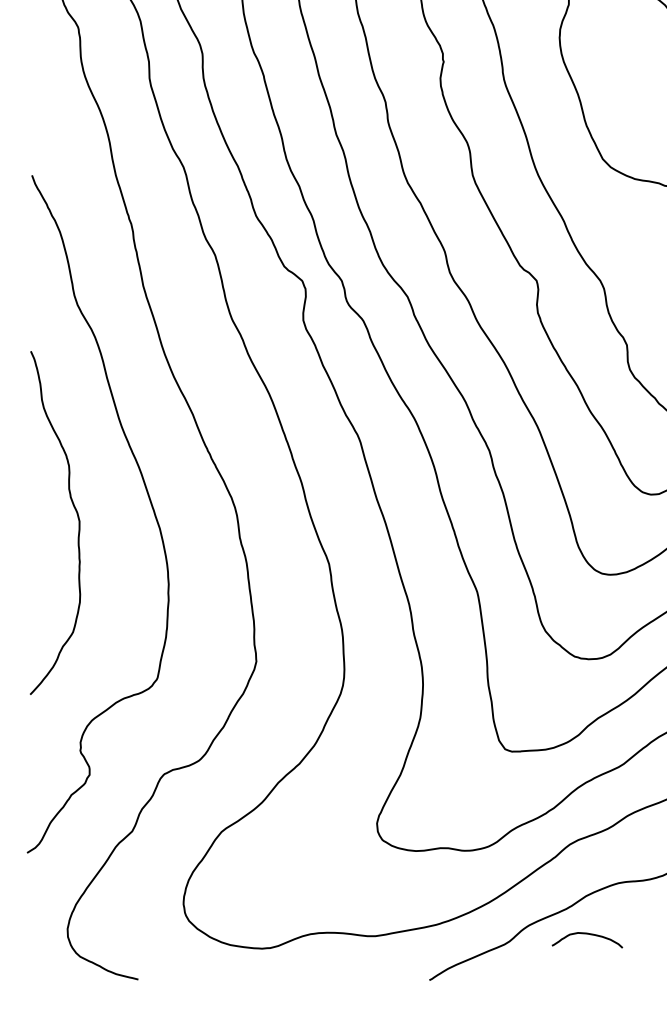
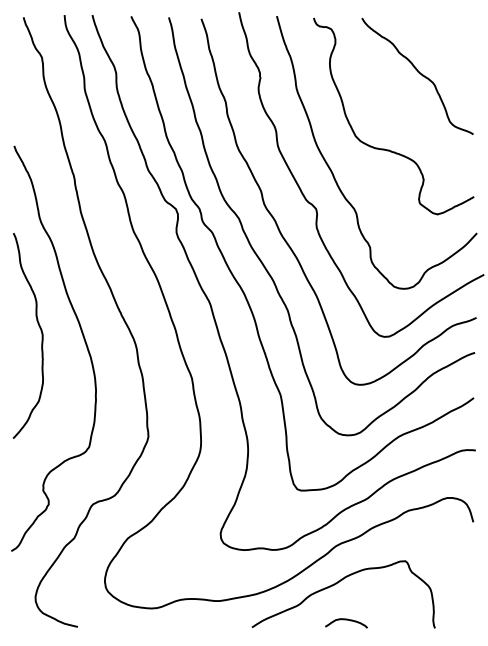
curve: (75, 515) -> (40, 331), moved
curve: (587, 935) -> (346, 620), moved

